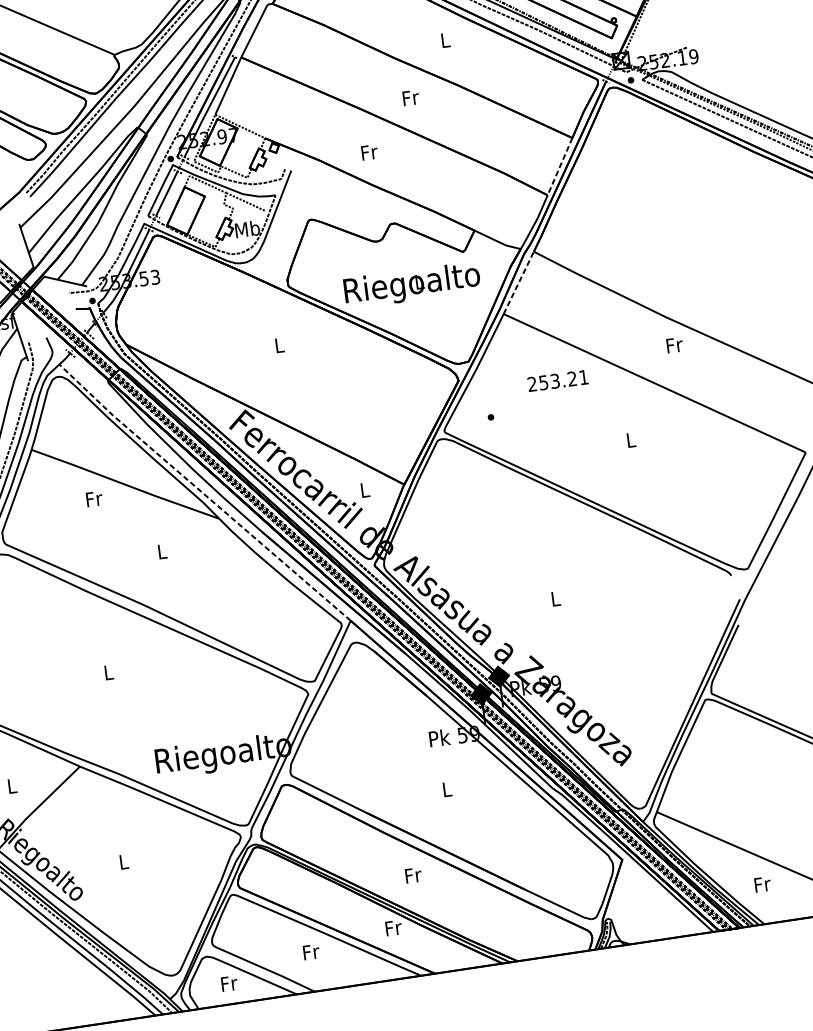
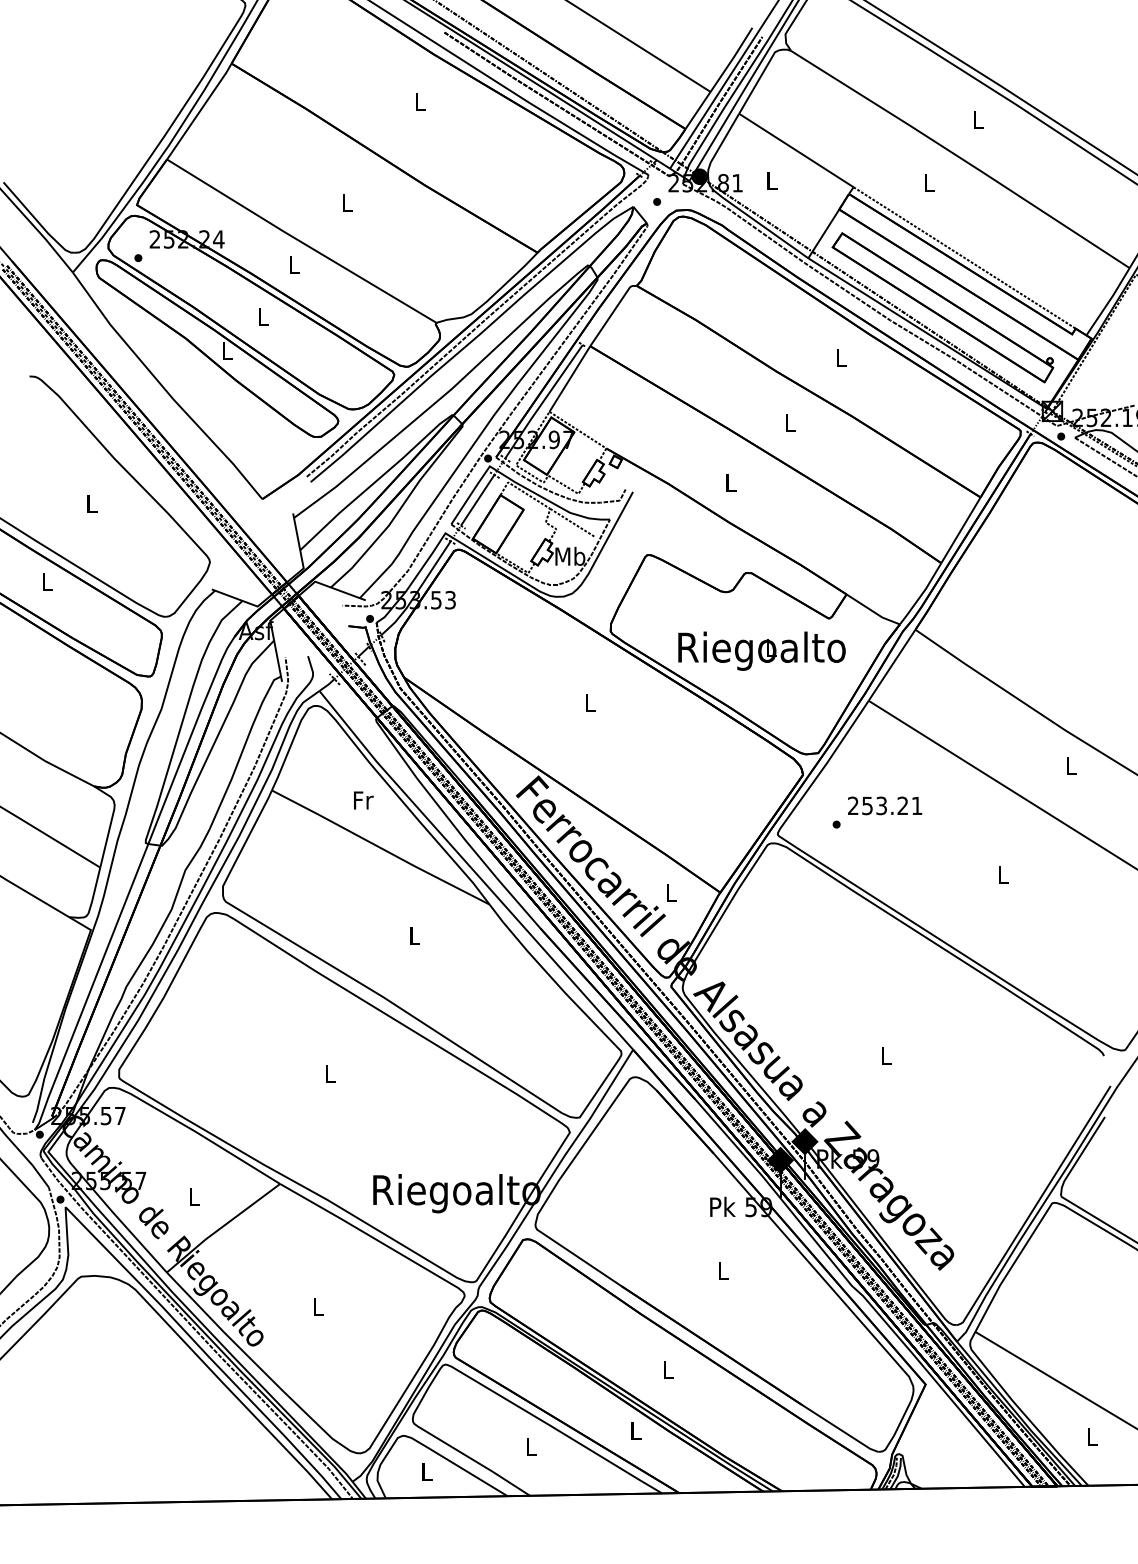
text: (411, 97) -> (790, 422), Fr -> L
text: (369, 152) -> (731, 482), Fr -> L
line: (559, 166) -> (960, 530), dashed -> solid
line: (519, 283) -> (892, 665), dashed -> solid
text: (675, 345) -> (1072, 766), Fr -> L
text: (558, 380) -> (885, 805), moved
line: (202, 493) -> (473, 870), dashed -> solid
text: (94, 499) -> (363, 800), moved
text: (413, 875) -> (668, 1370), Fr -> L
text: (762, 884) -> (1092, 1437), Fr -> L
text: (393, 927) -> (636, 1430), Fr -> L
text: (311, 952) -> (532, 1447), Fr -> L
text: (229, 983) -> (427, 1472), Fr -> L

